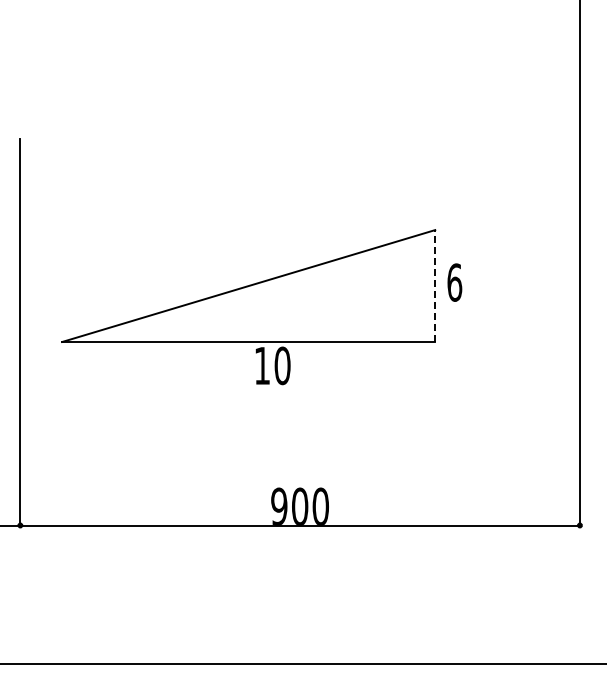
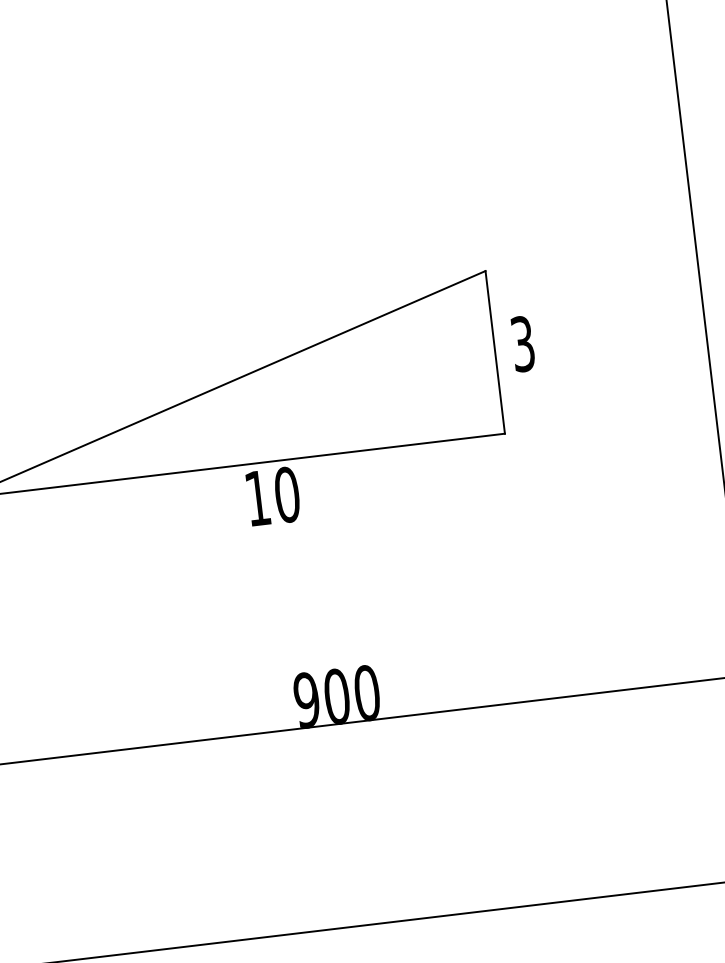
text: (454, 282) -> (522, 343), 6 -> 3
line: (435, 286) -> (495, 353), dashed -> solid

